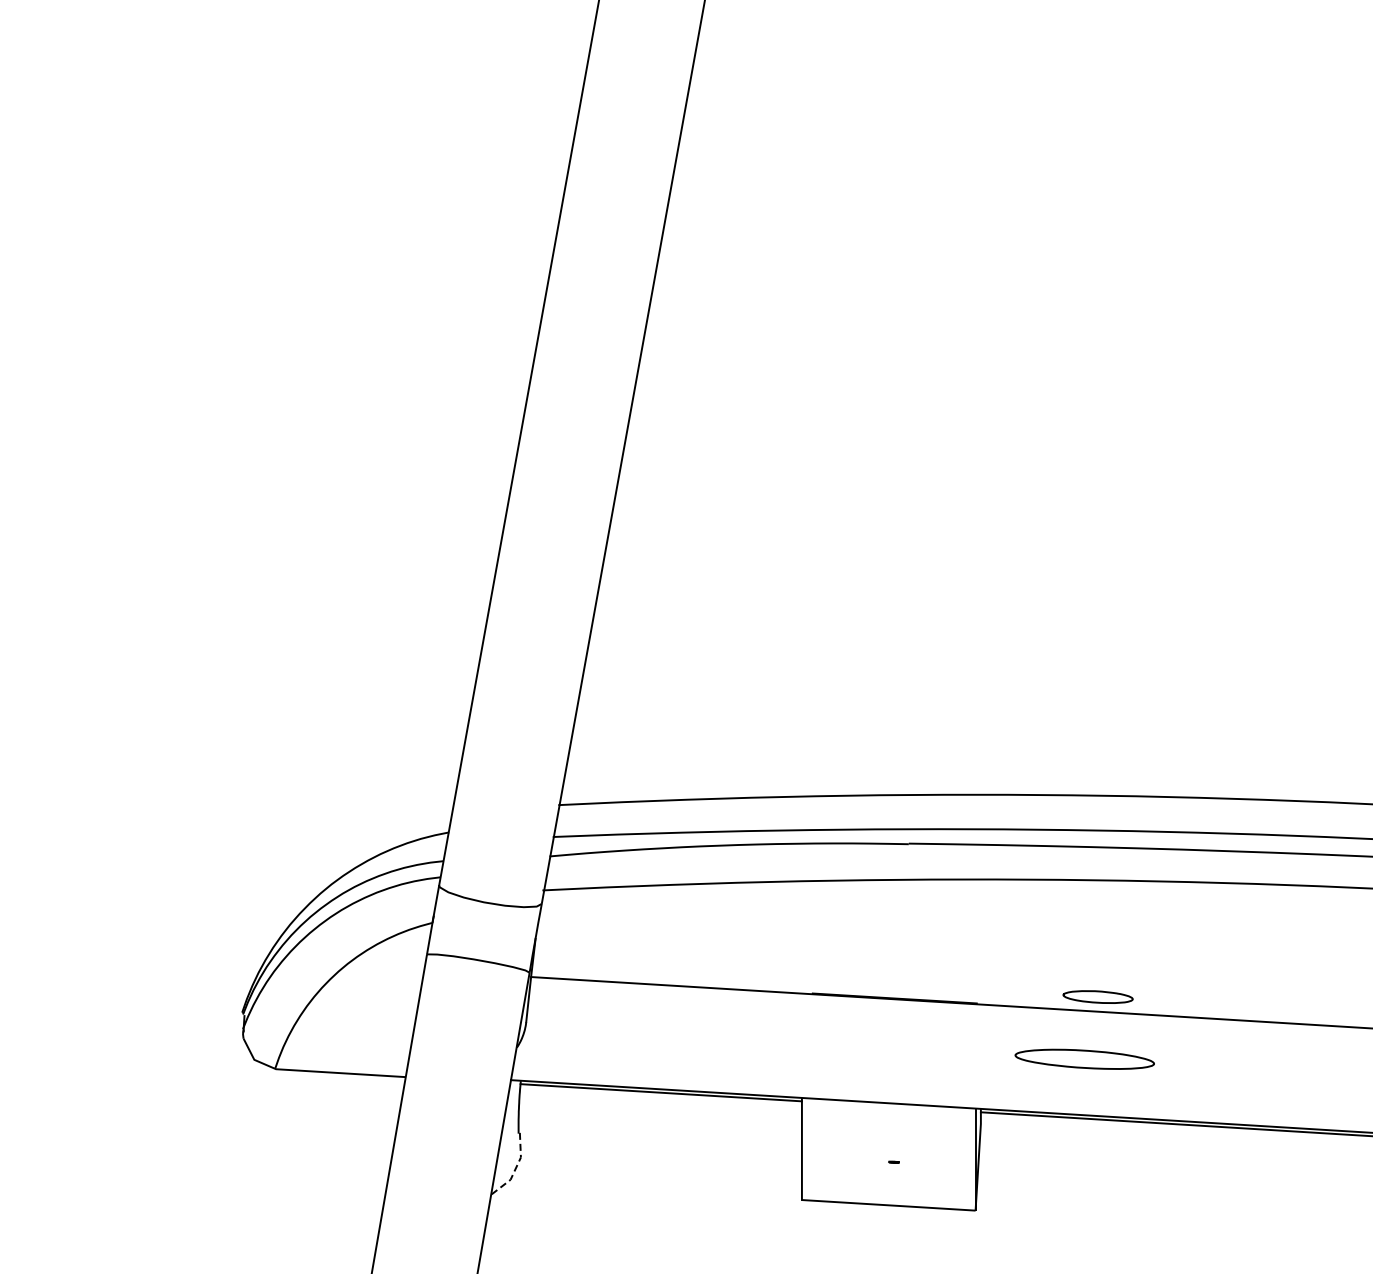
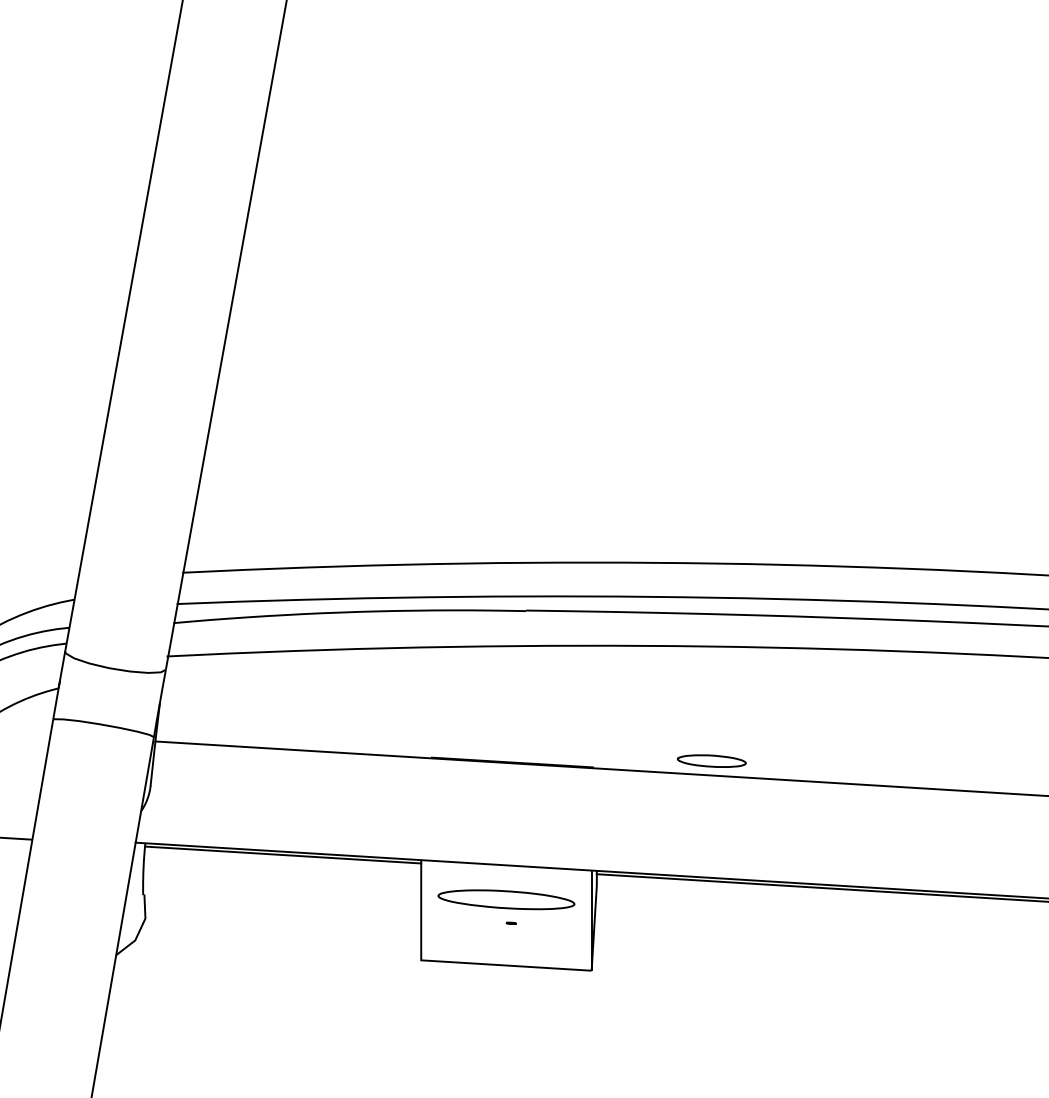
part: (1084, 1058) -> (506, 898), moved
line: (515, 1169) -> (140, 930), dashed -> solid

